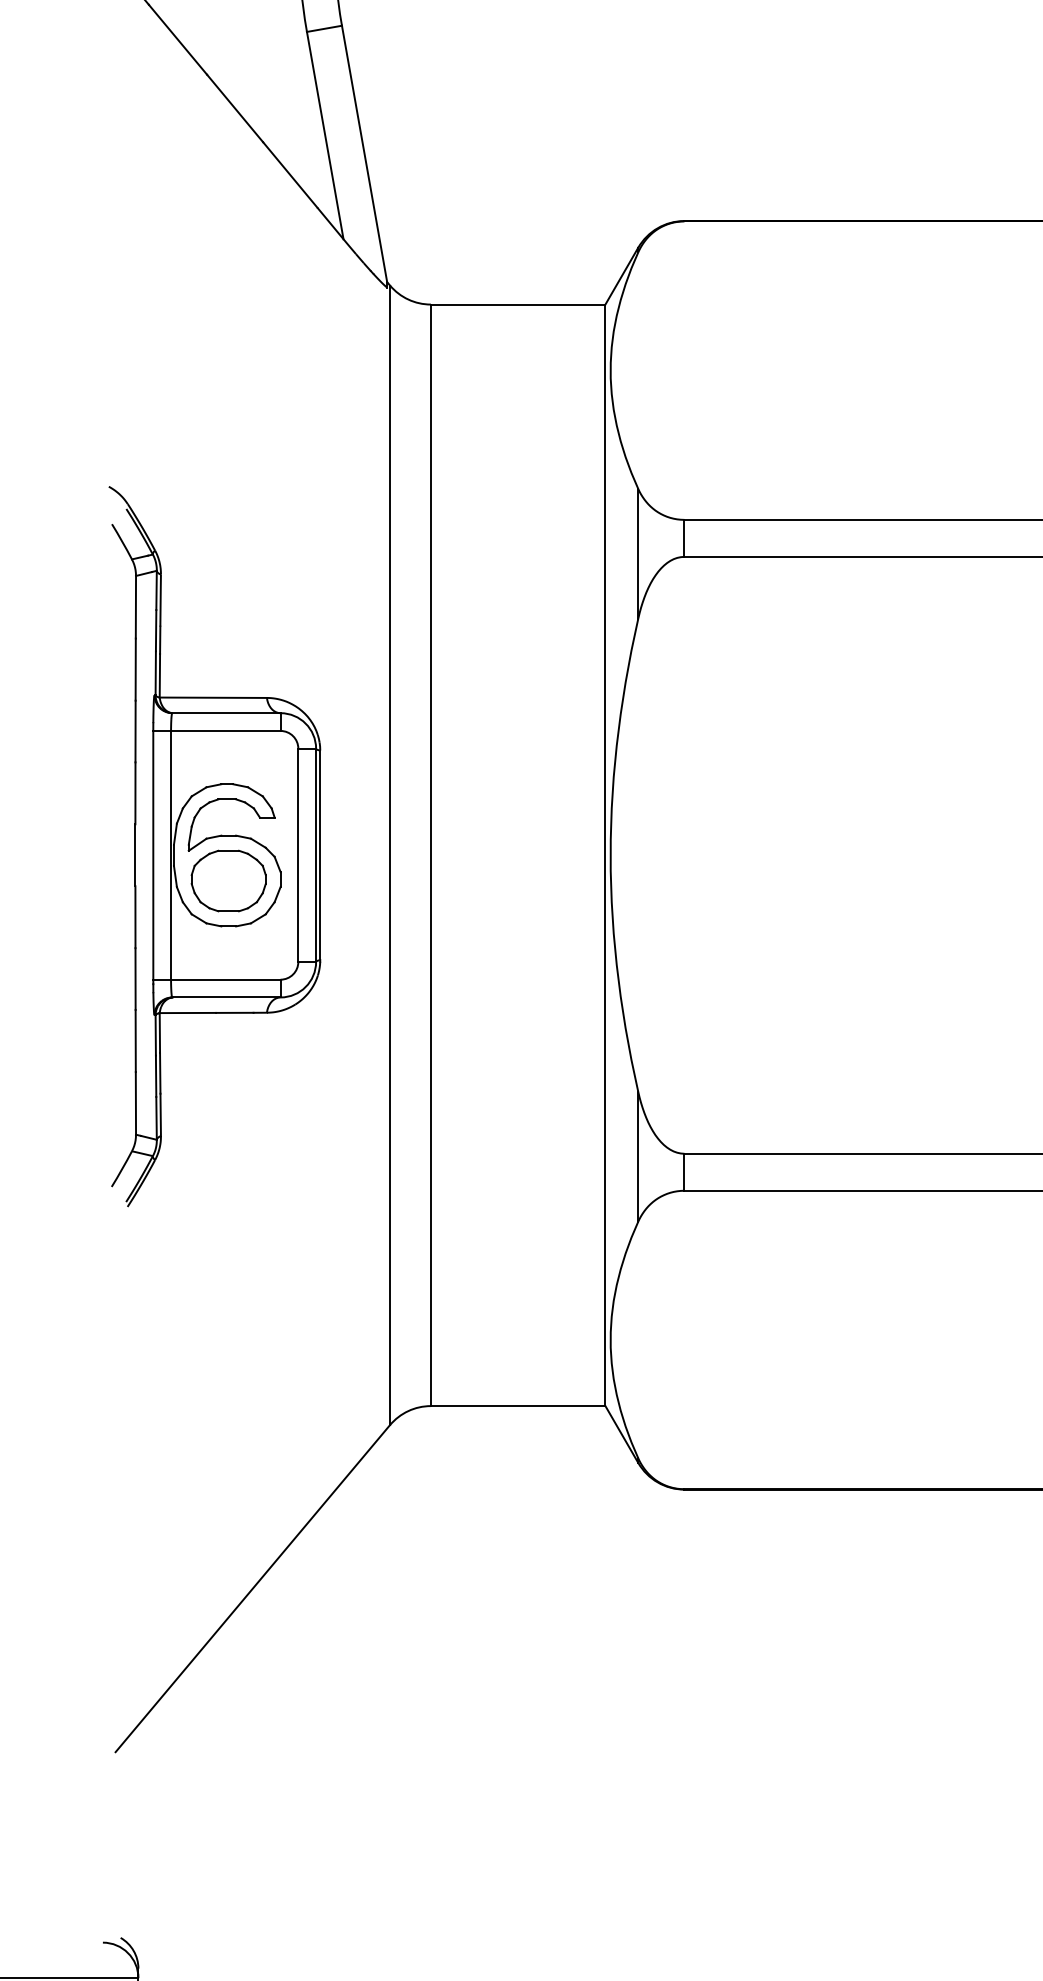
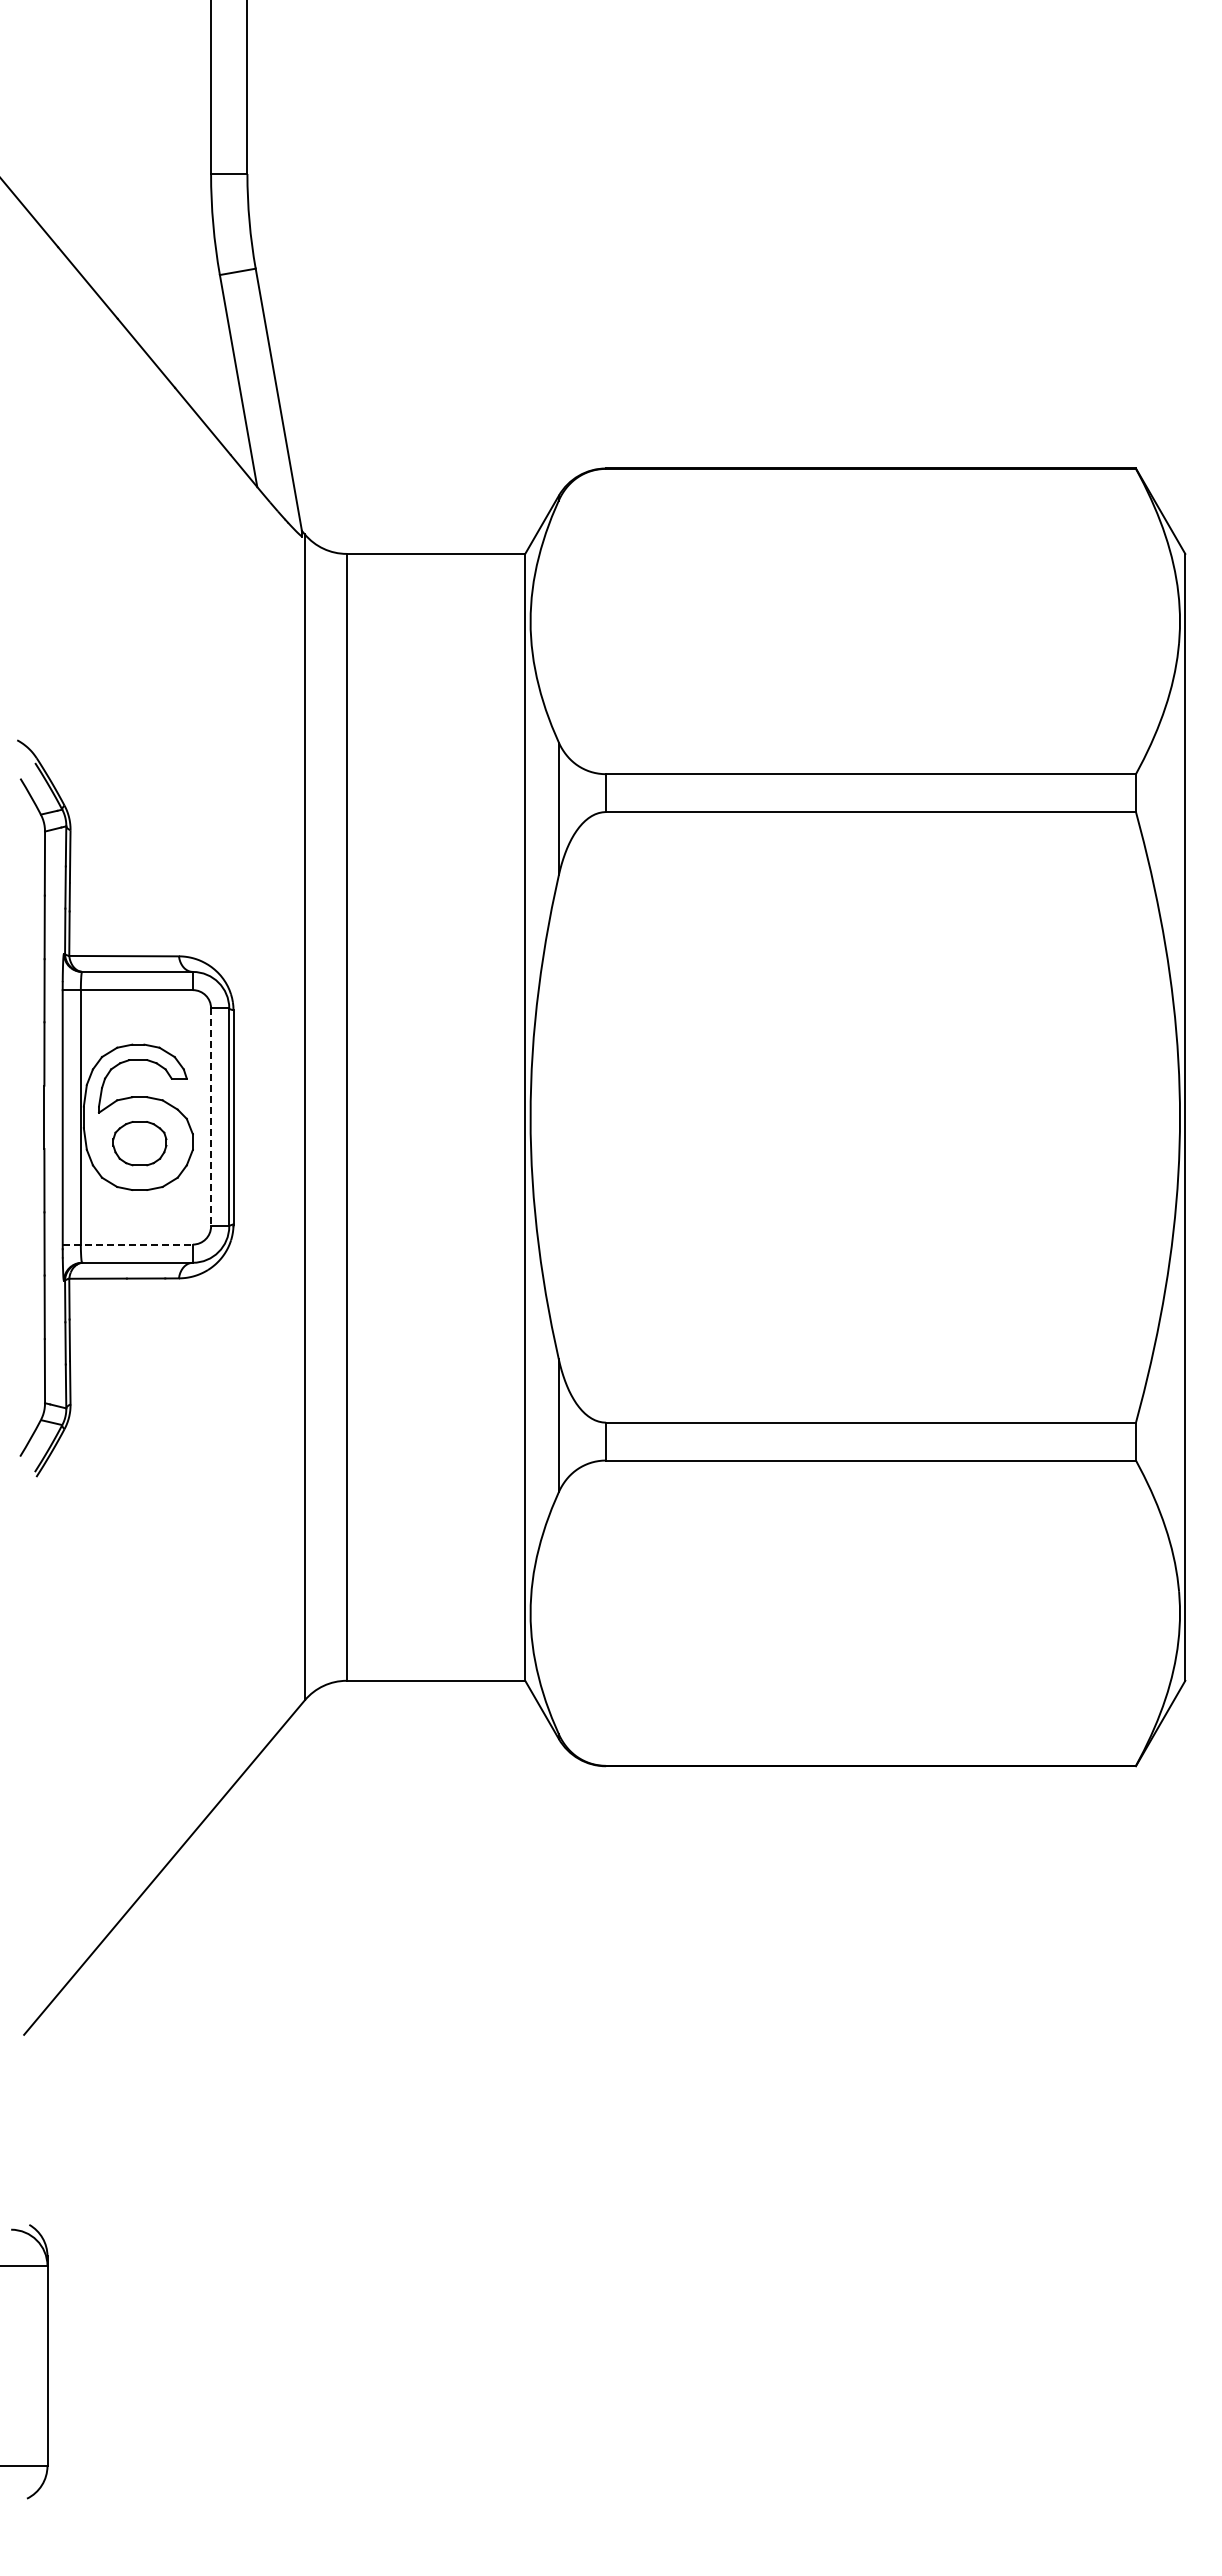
line: (298, 855) -> (211, 1117), solid -> dashed
part: (228, 880) -> (139, 1143), size x0.7
line: (217, 979) -> (128, 1244), solid -> dashed

